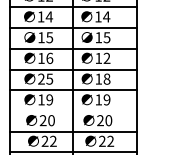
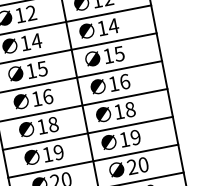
text: (106, 58) -> (124, 82), 12 -> 16
text: (45, 78) -> (47, 124), 25 -> 18
line: (73, 111) -> (93, 161), added

